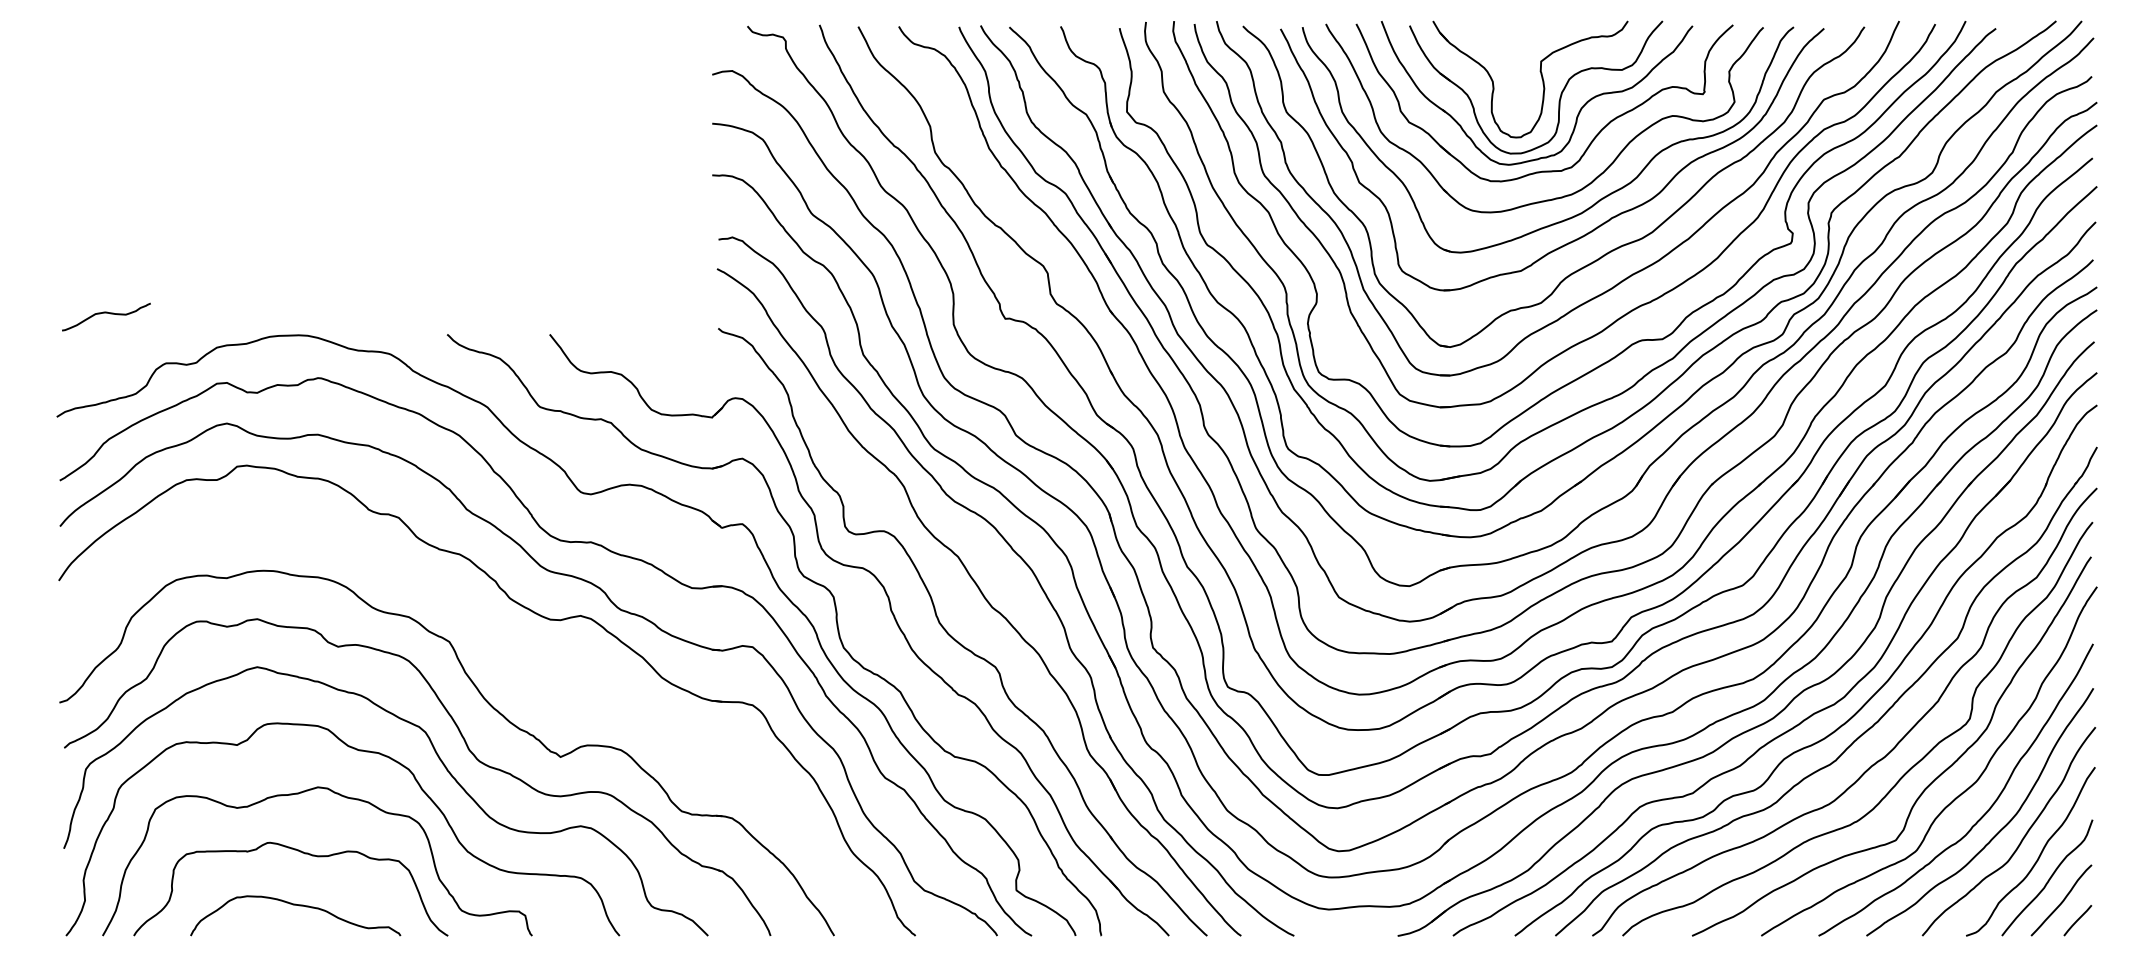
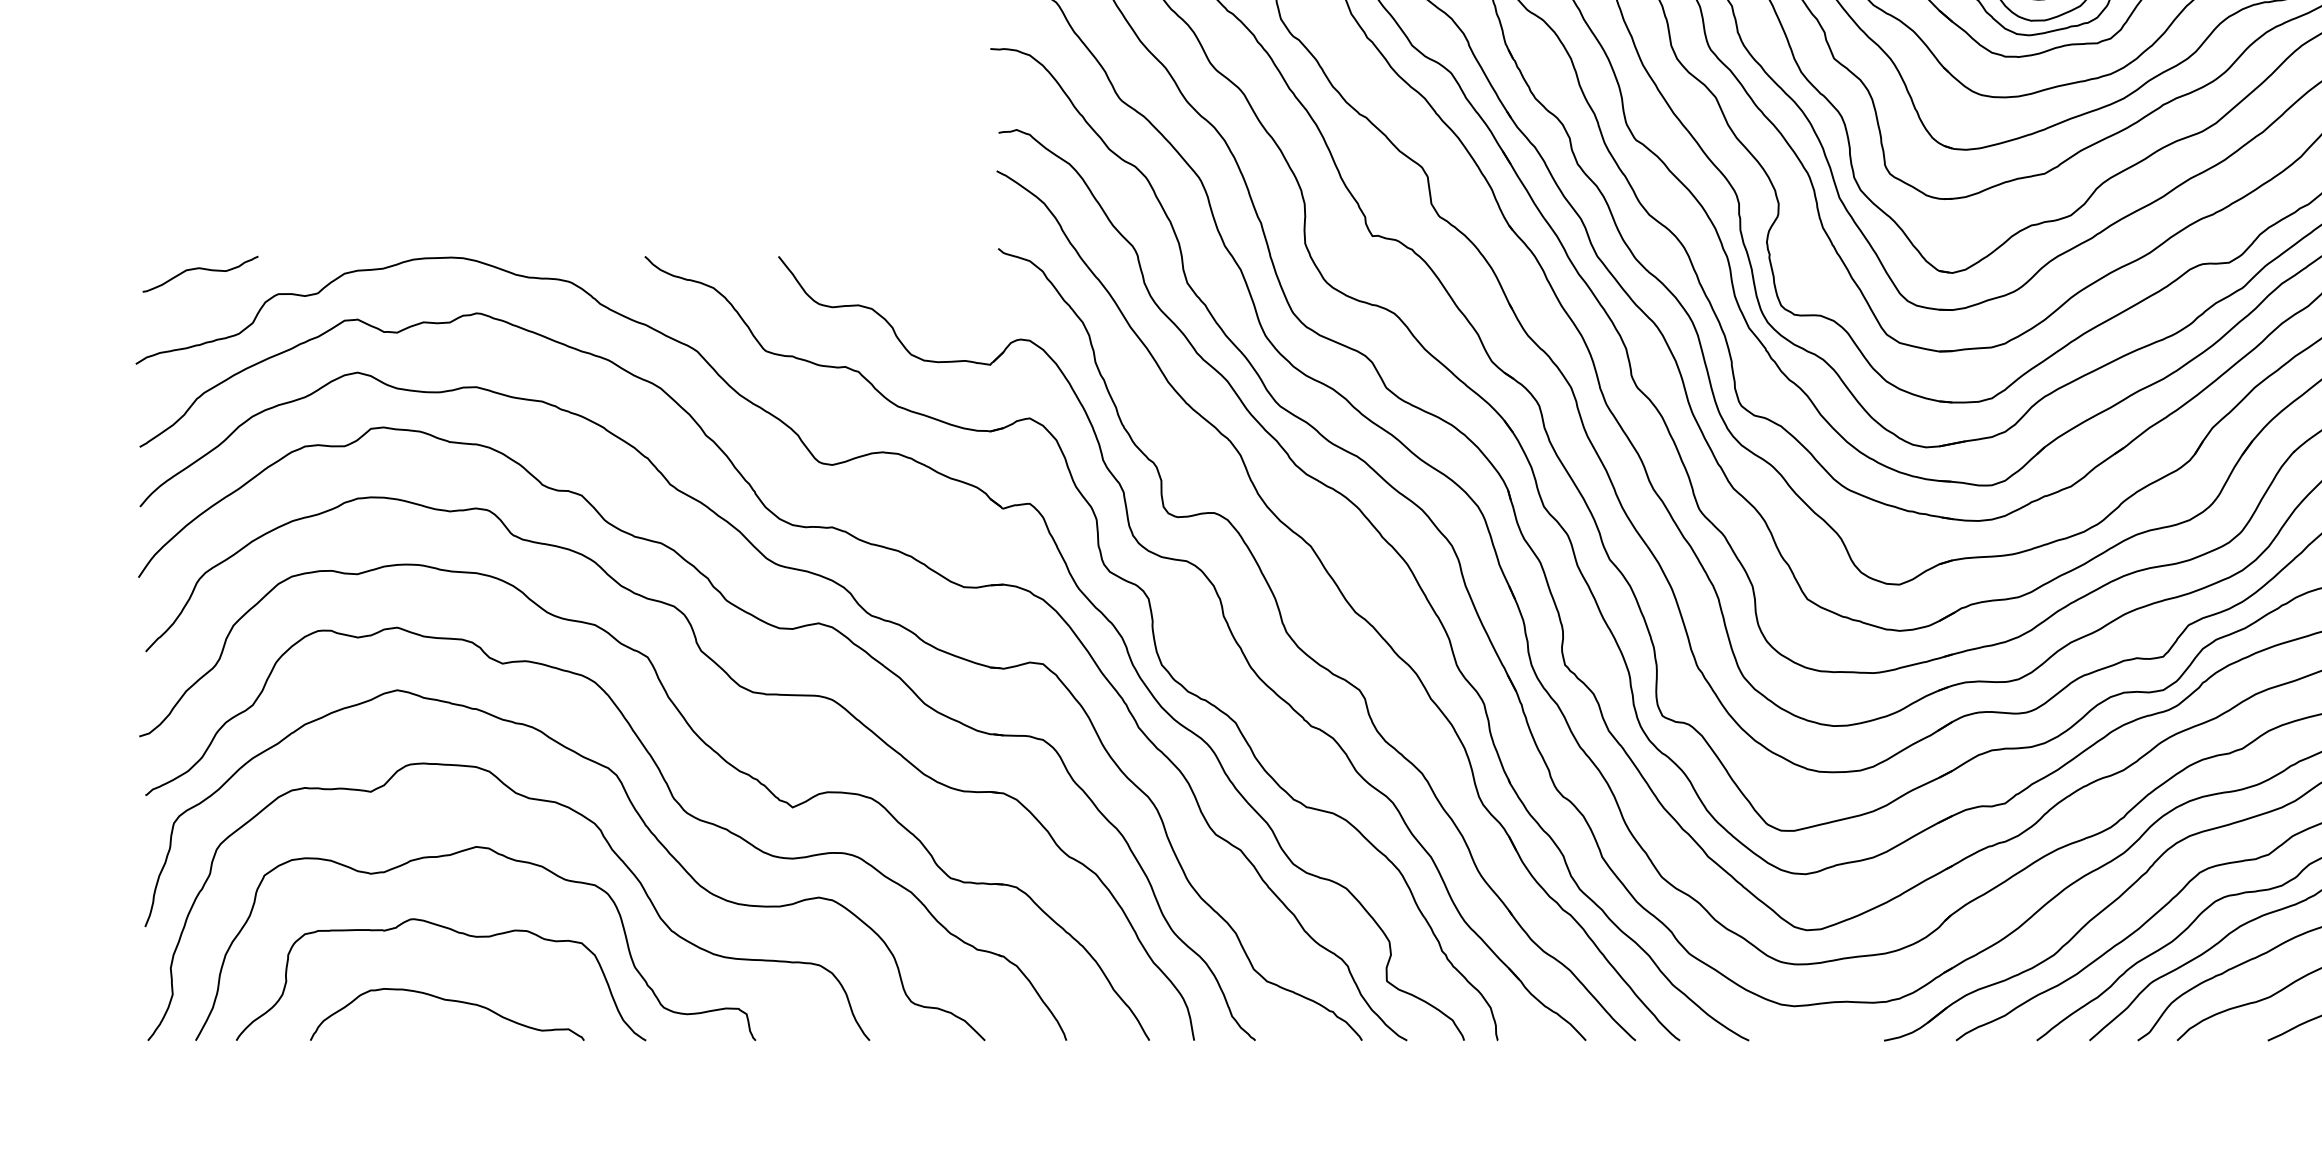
curve: (106, 313) -> (200, 269), moved
part: (516, 662) -> (735, 684), added

